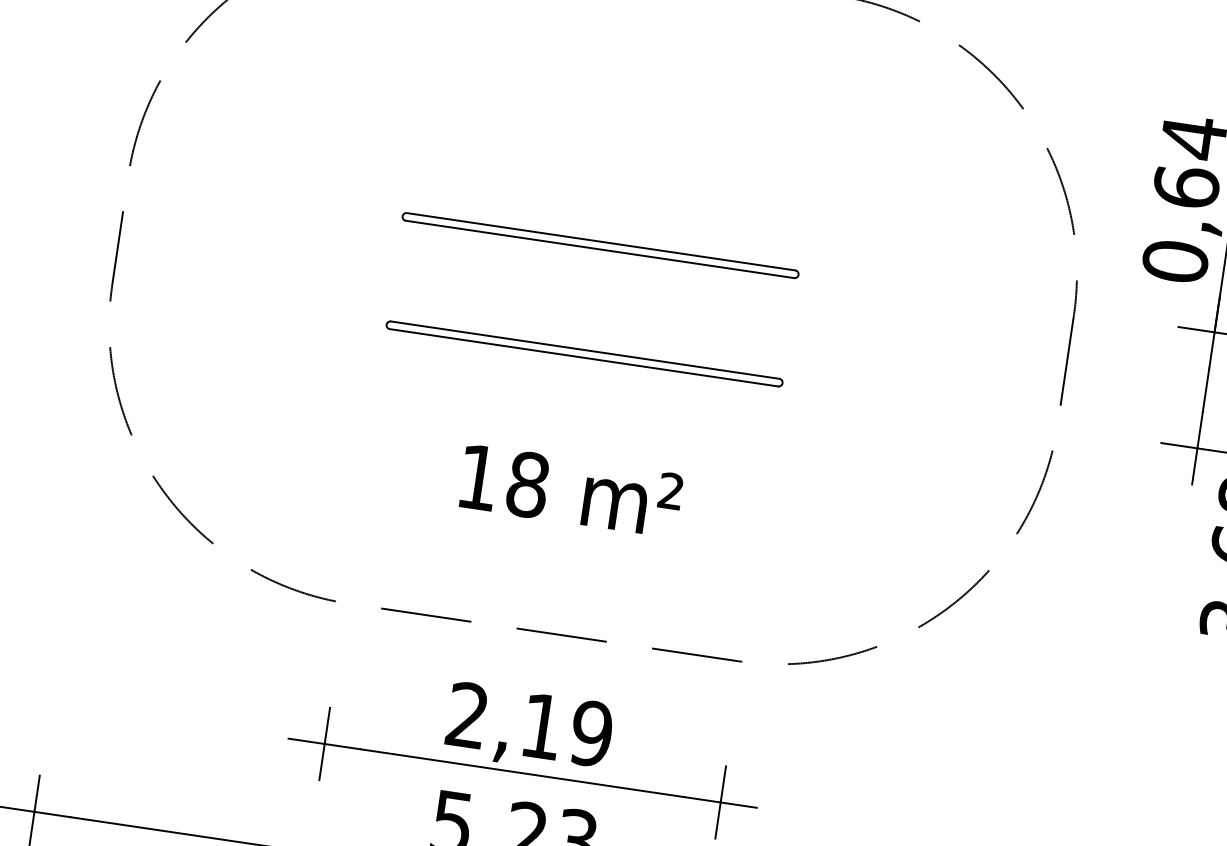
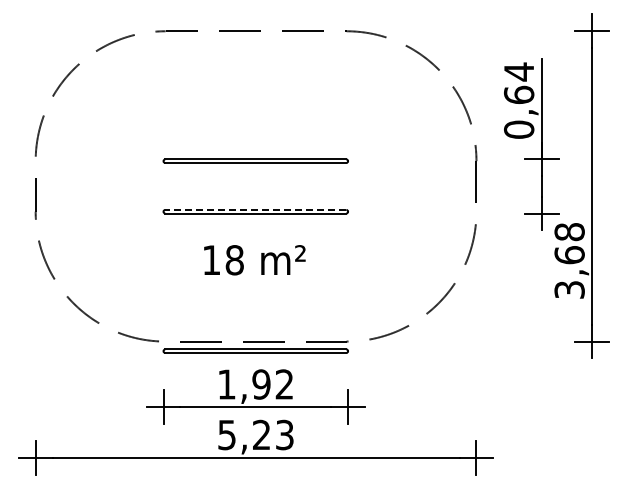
line: (584, 349) -> (255, 209), solid -> dashed
text: (570, 491) -> (254, 260), moved
part: (539, 651) -> (255, 350), added
text: (529, 724) -> (255, 384), 2,19 -> 1,92

